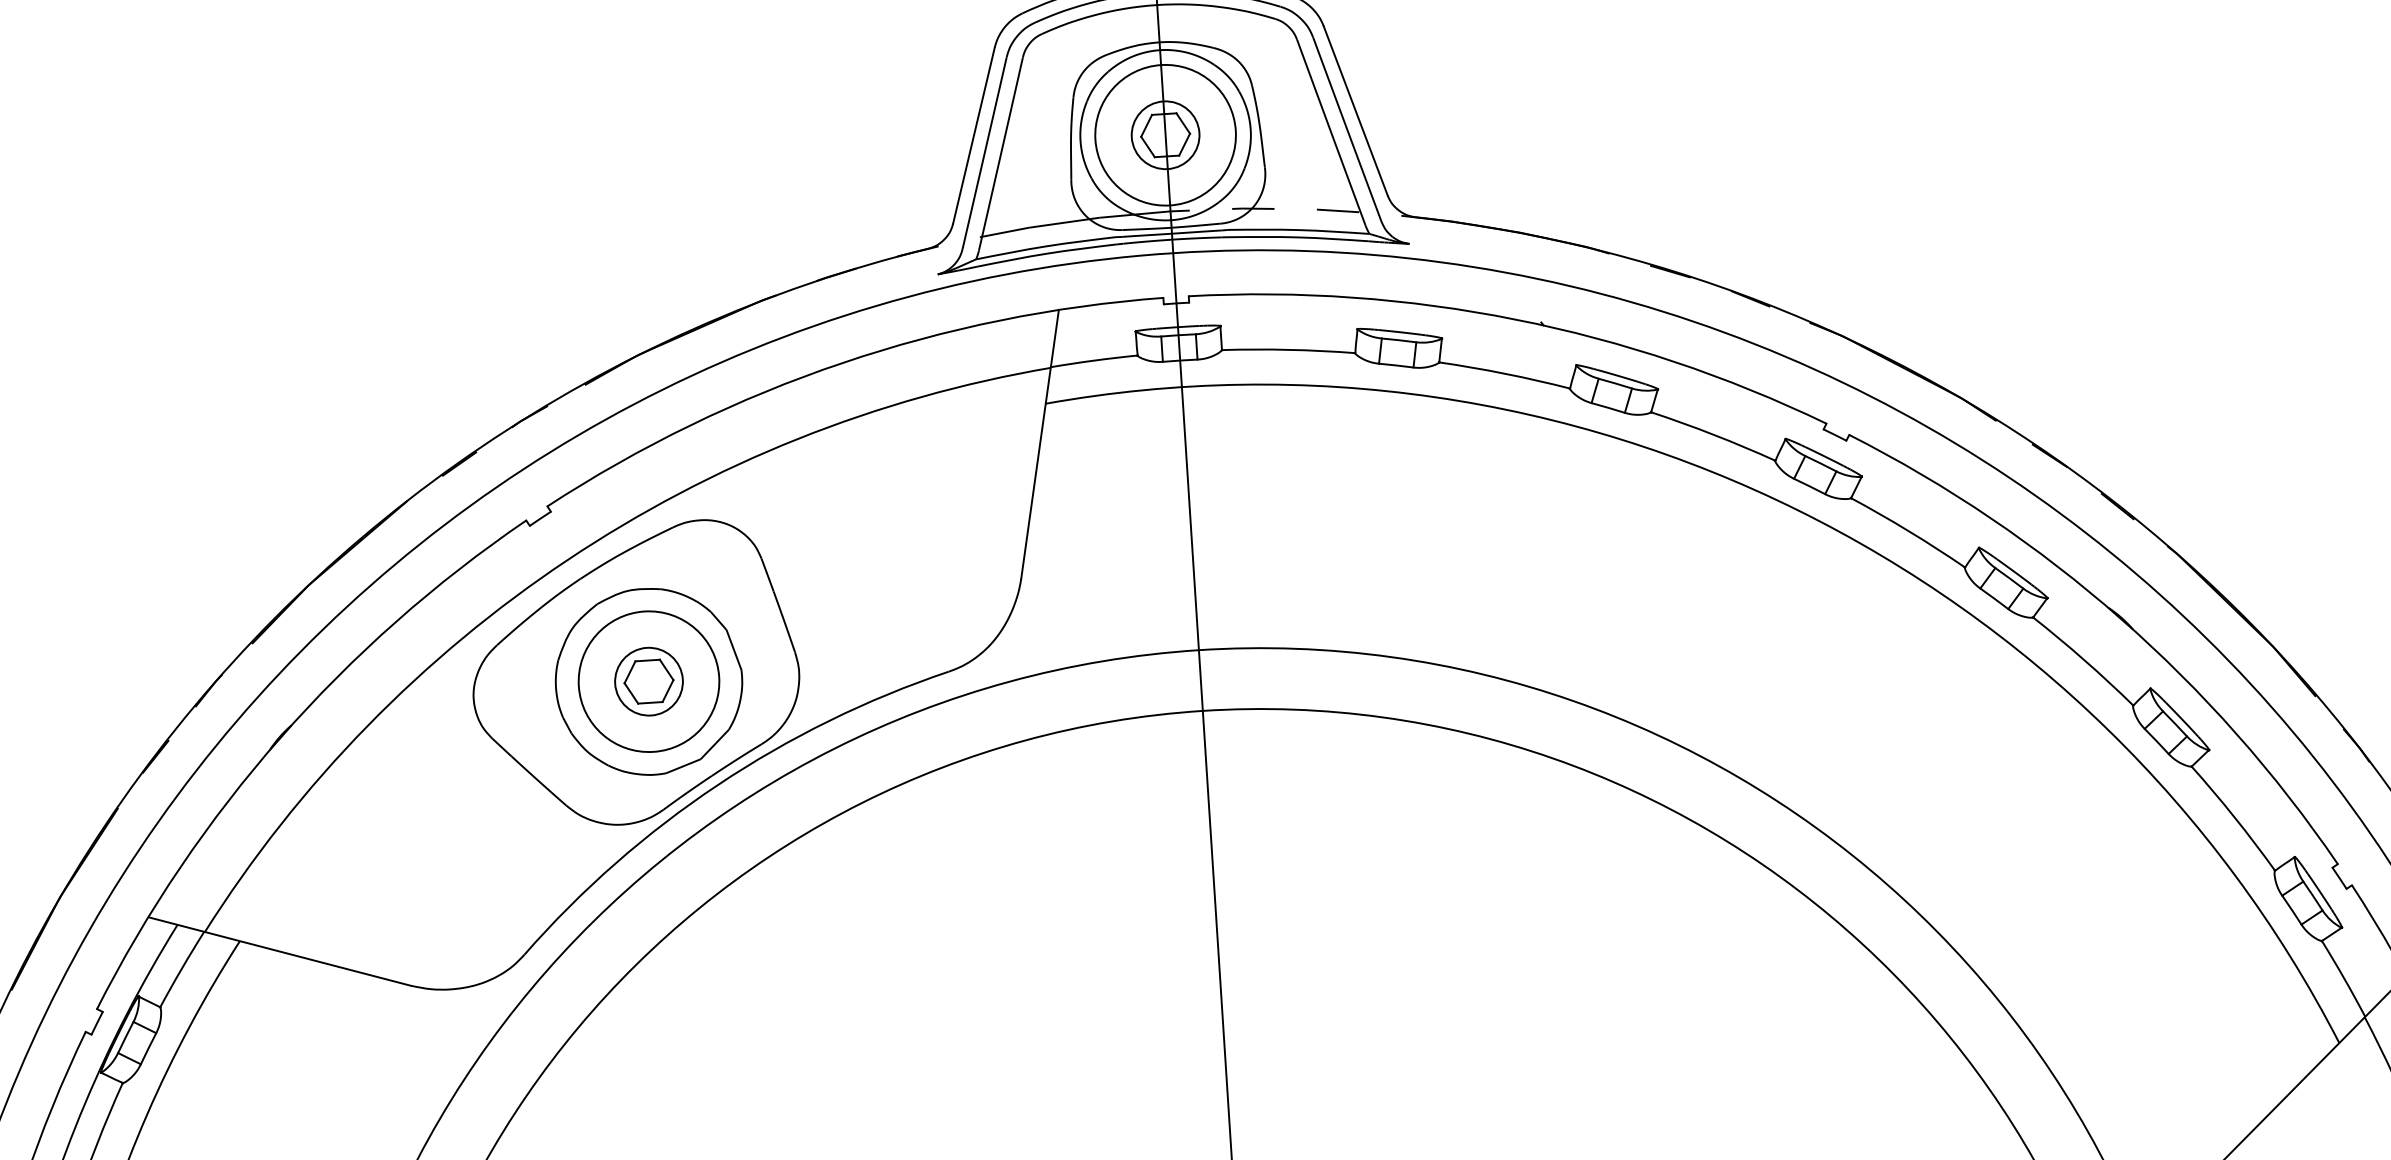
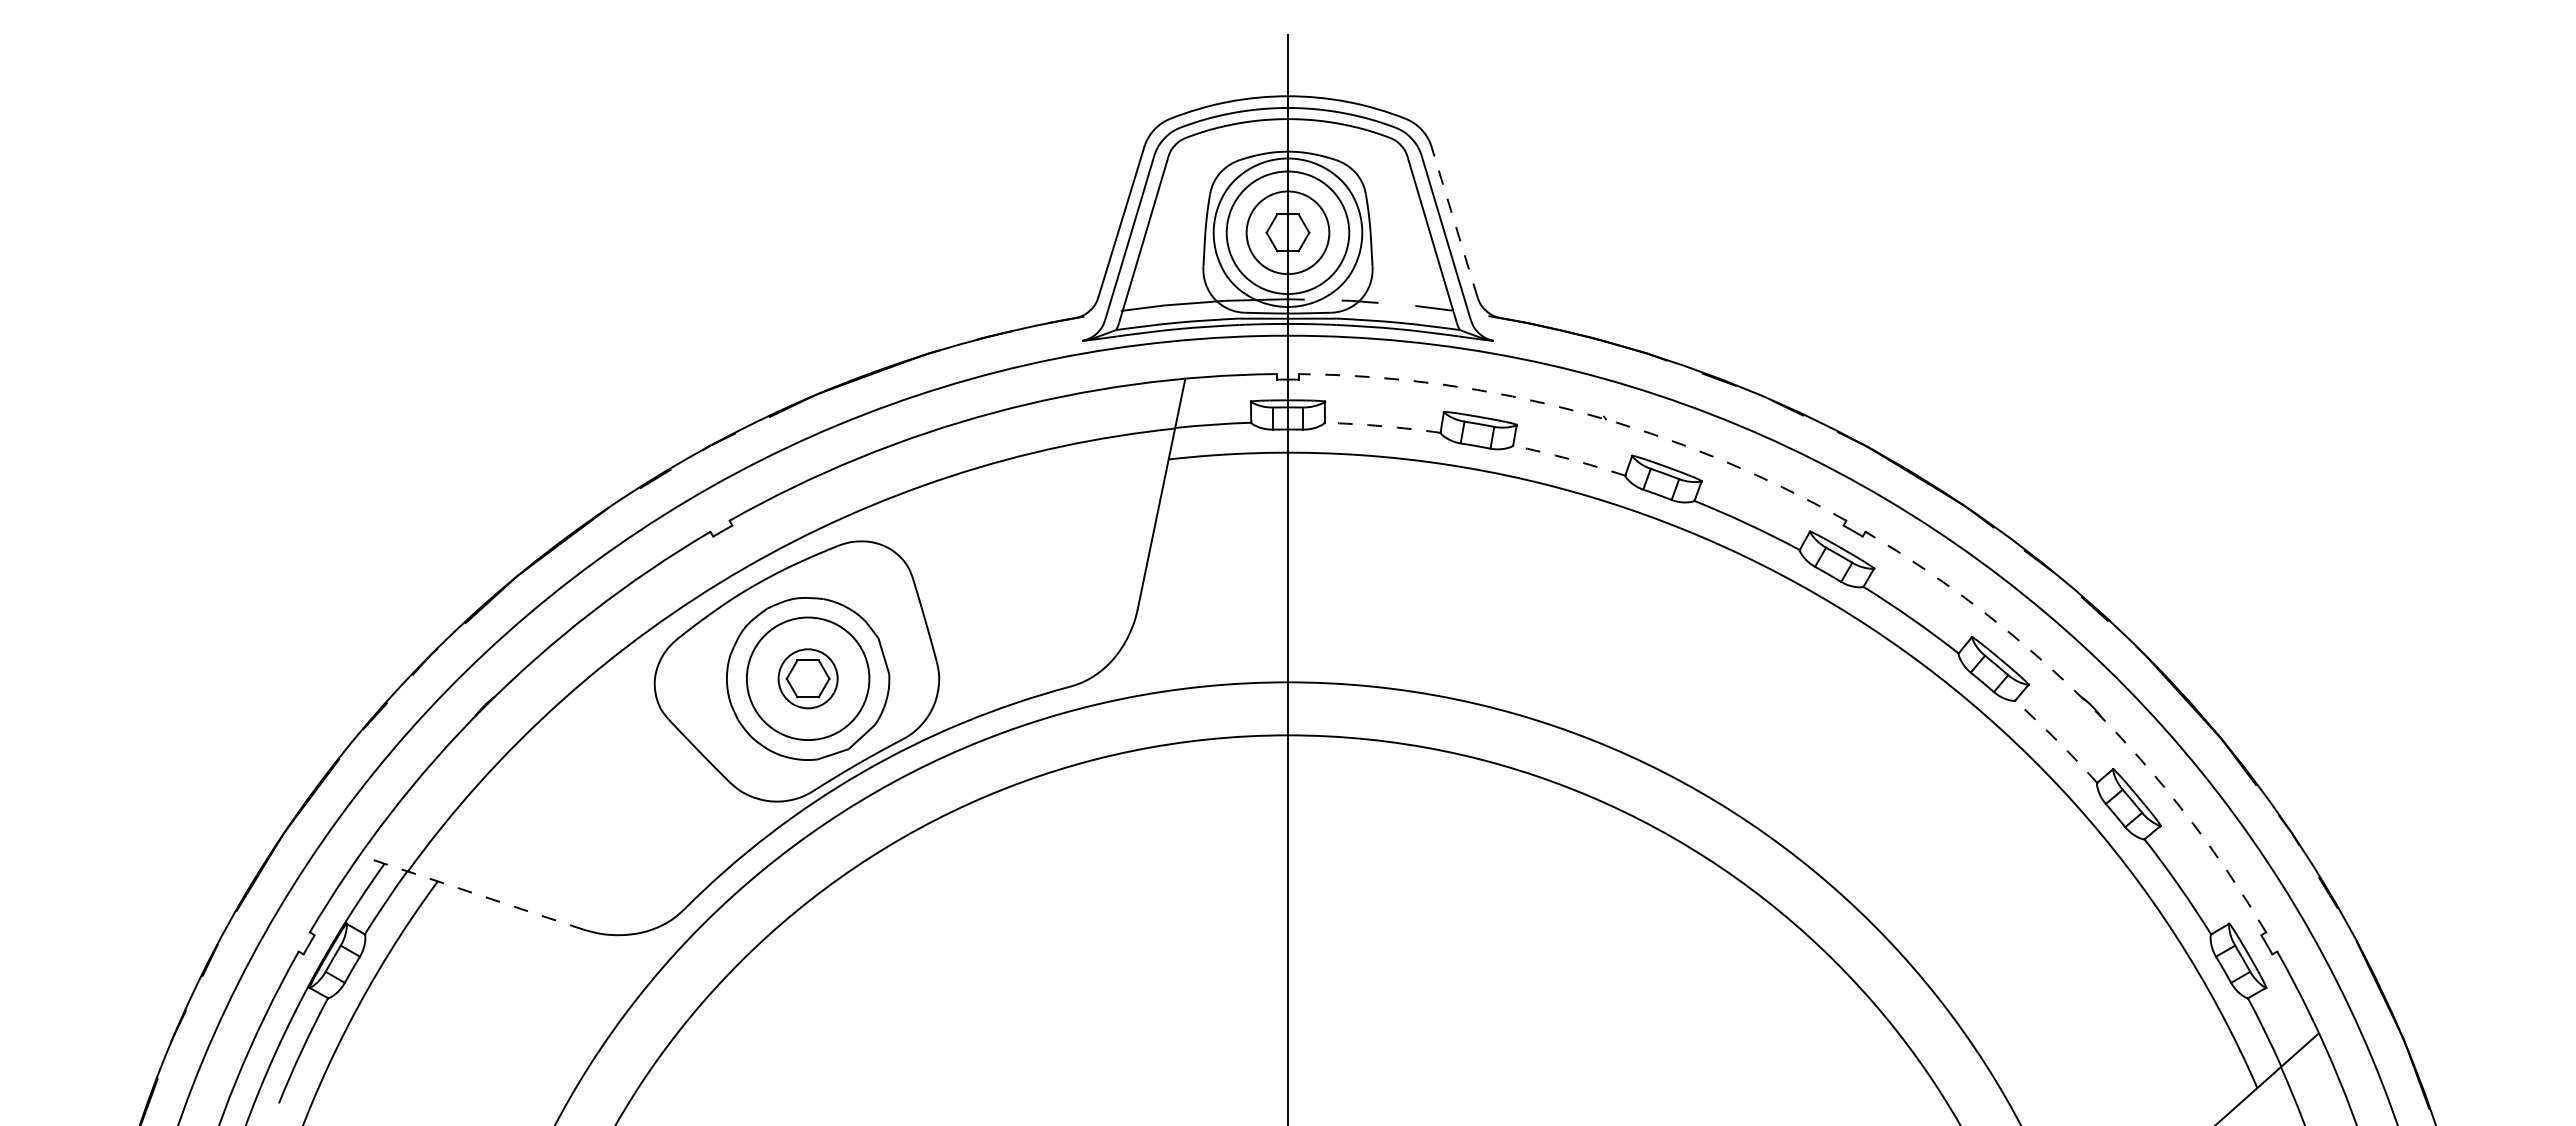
line: (1355, 111) -> (1454, 222), solid -> dashed
circle: (1165, 134) -> (1287, 232), size x1.4
arc: (1516, 319) -> (1582, 412), solid -> dashed
arc: (1288, 350) -> (1382, 426), solid -> dashed
arc: (1504, 374) -> (1569, 459), solid -> dashed
arc: (2121, 618) -> (2091, 706), solid -> dashed
arc: (2084, 659) -> (2057, 740), solid -> dashed
line: (280, 951) -> (472, 892), solid -> dashed

